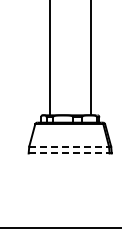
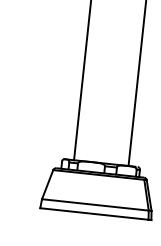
line: (69, 146) -> (95, 204), dashed -> solid
line: (69, 153) -> (94, 214), dashed -> solid

